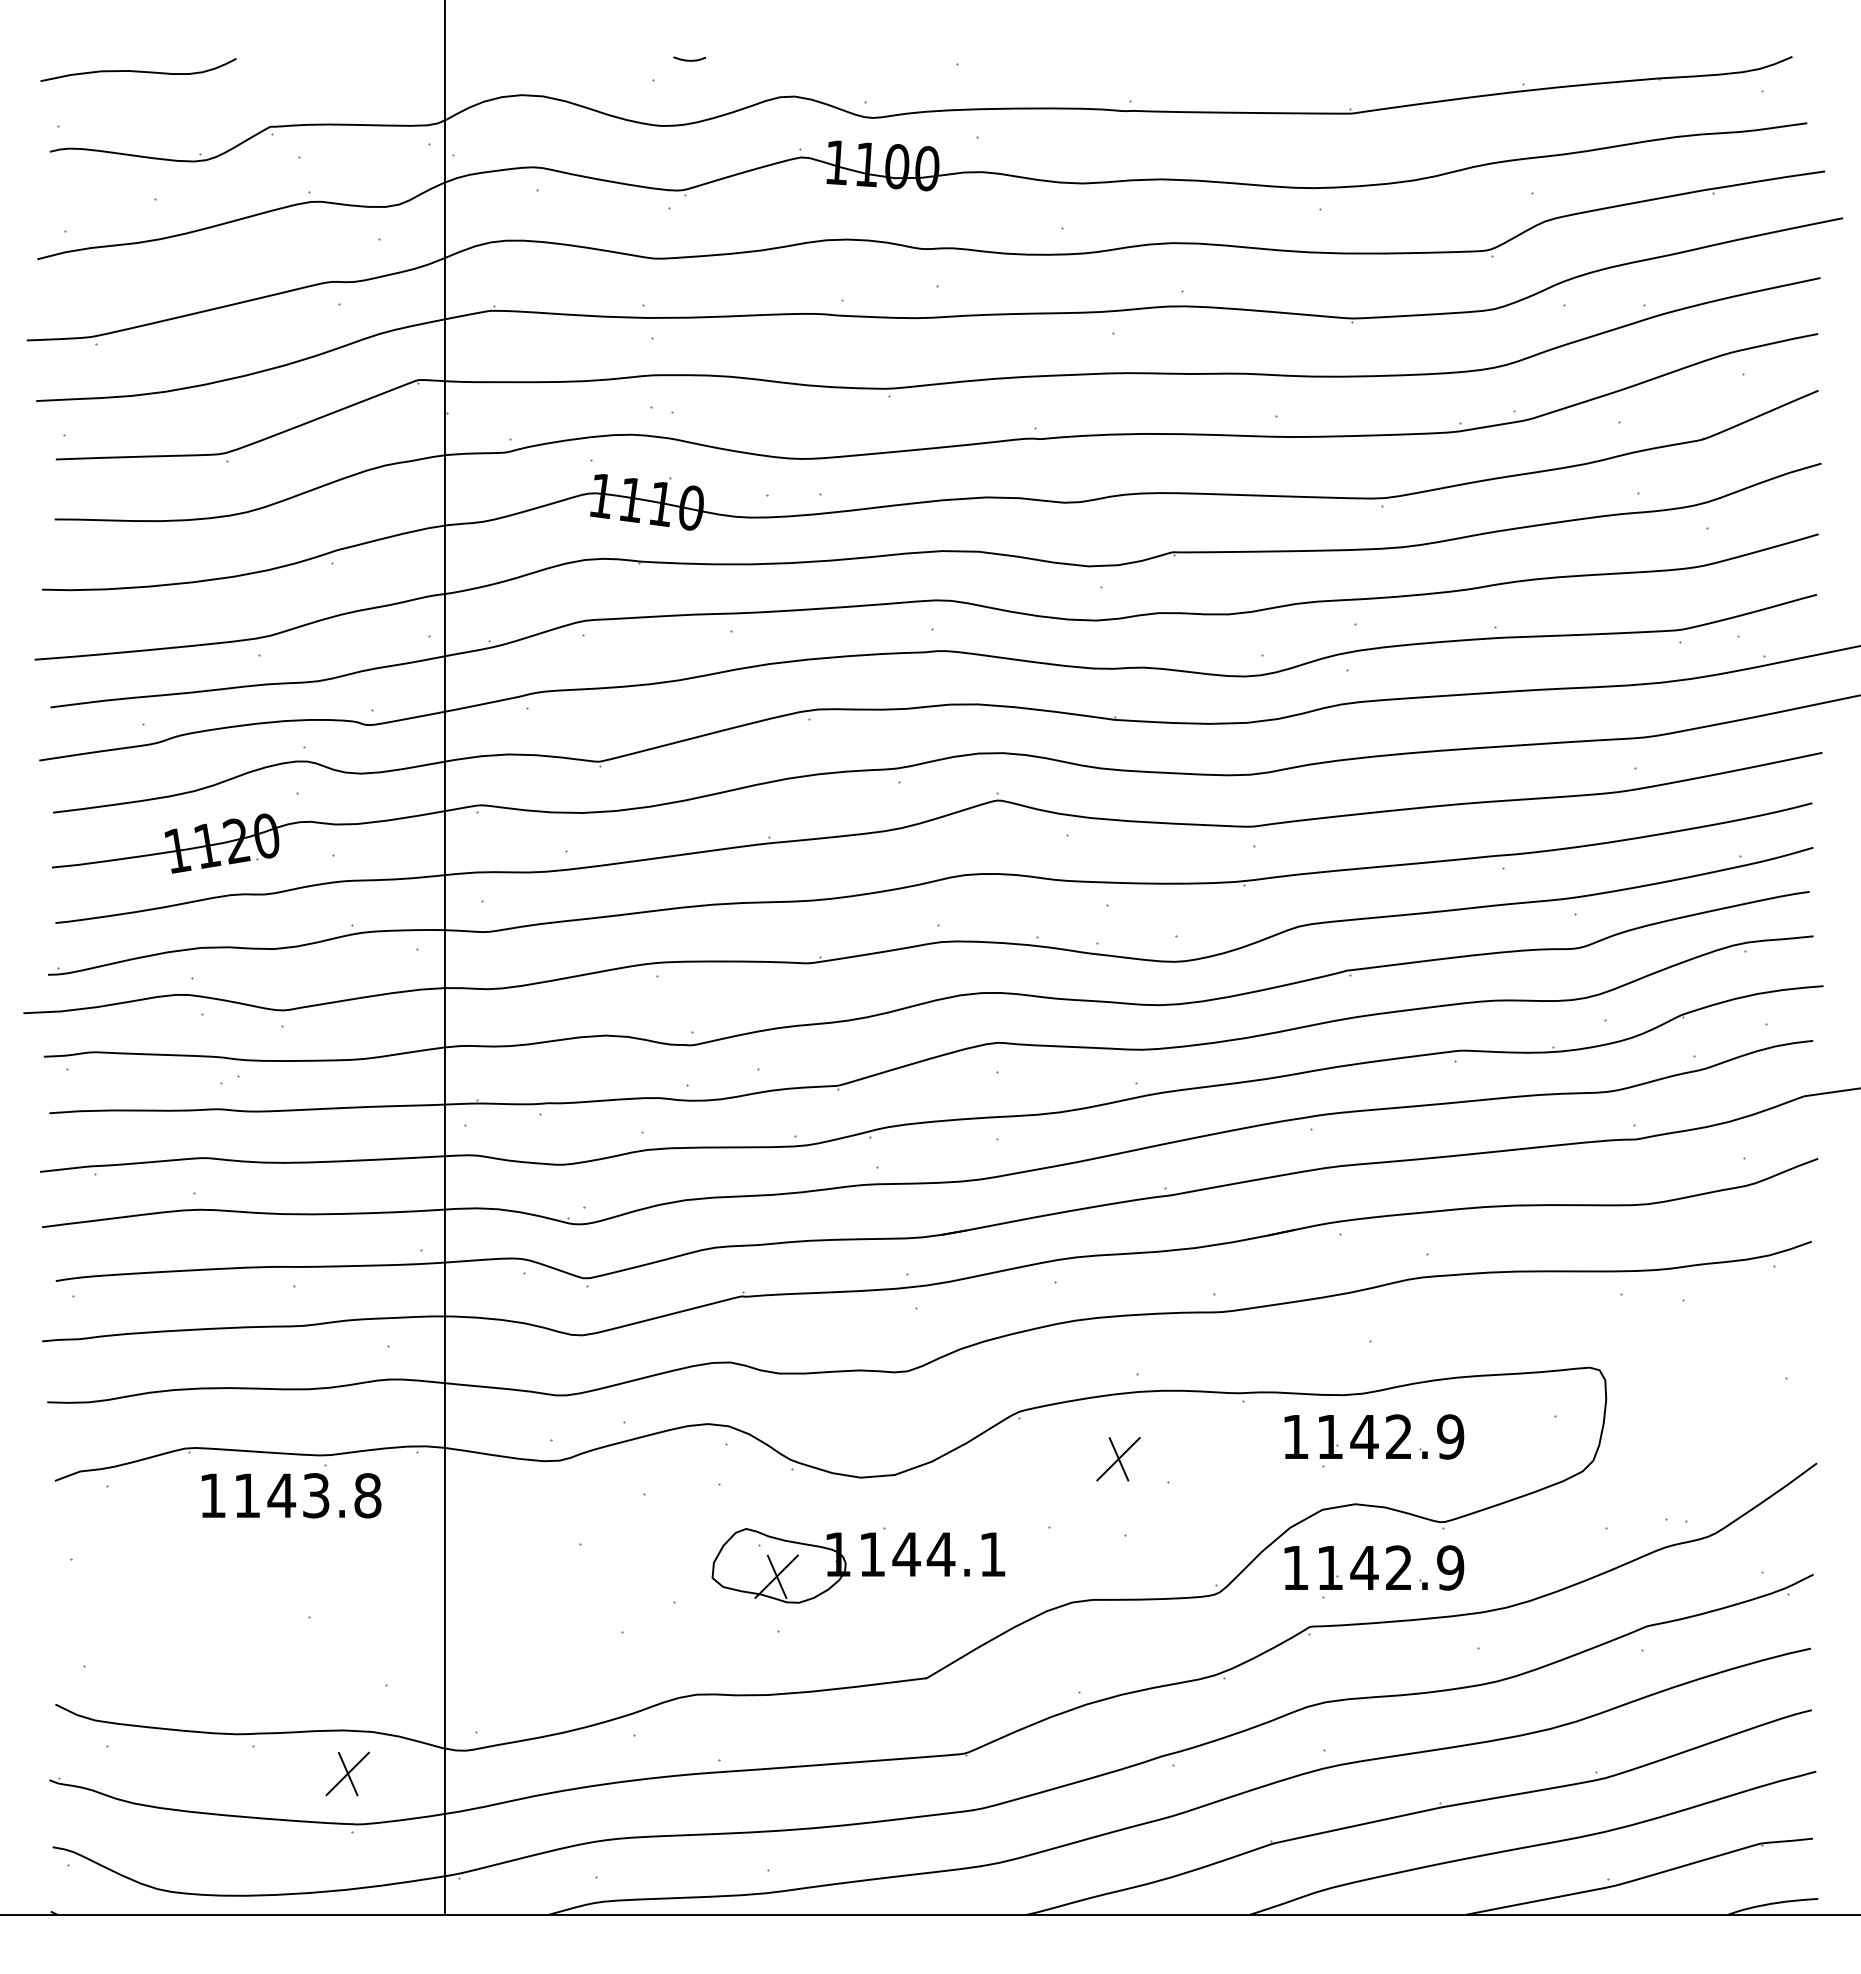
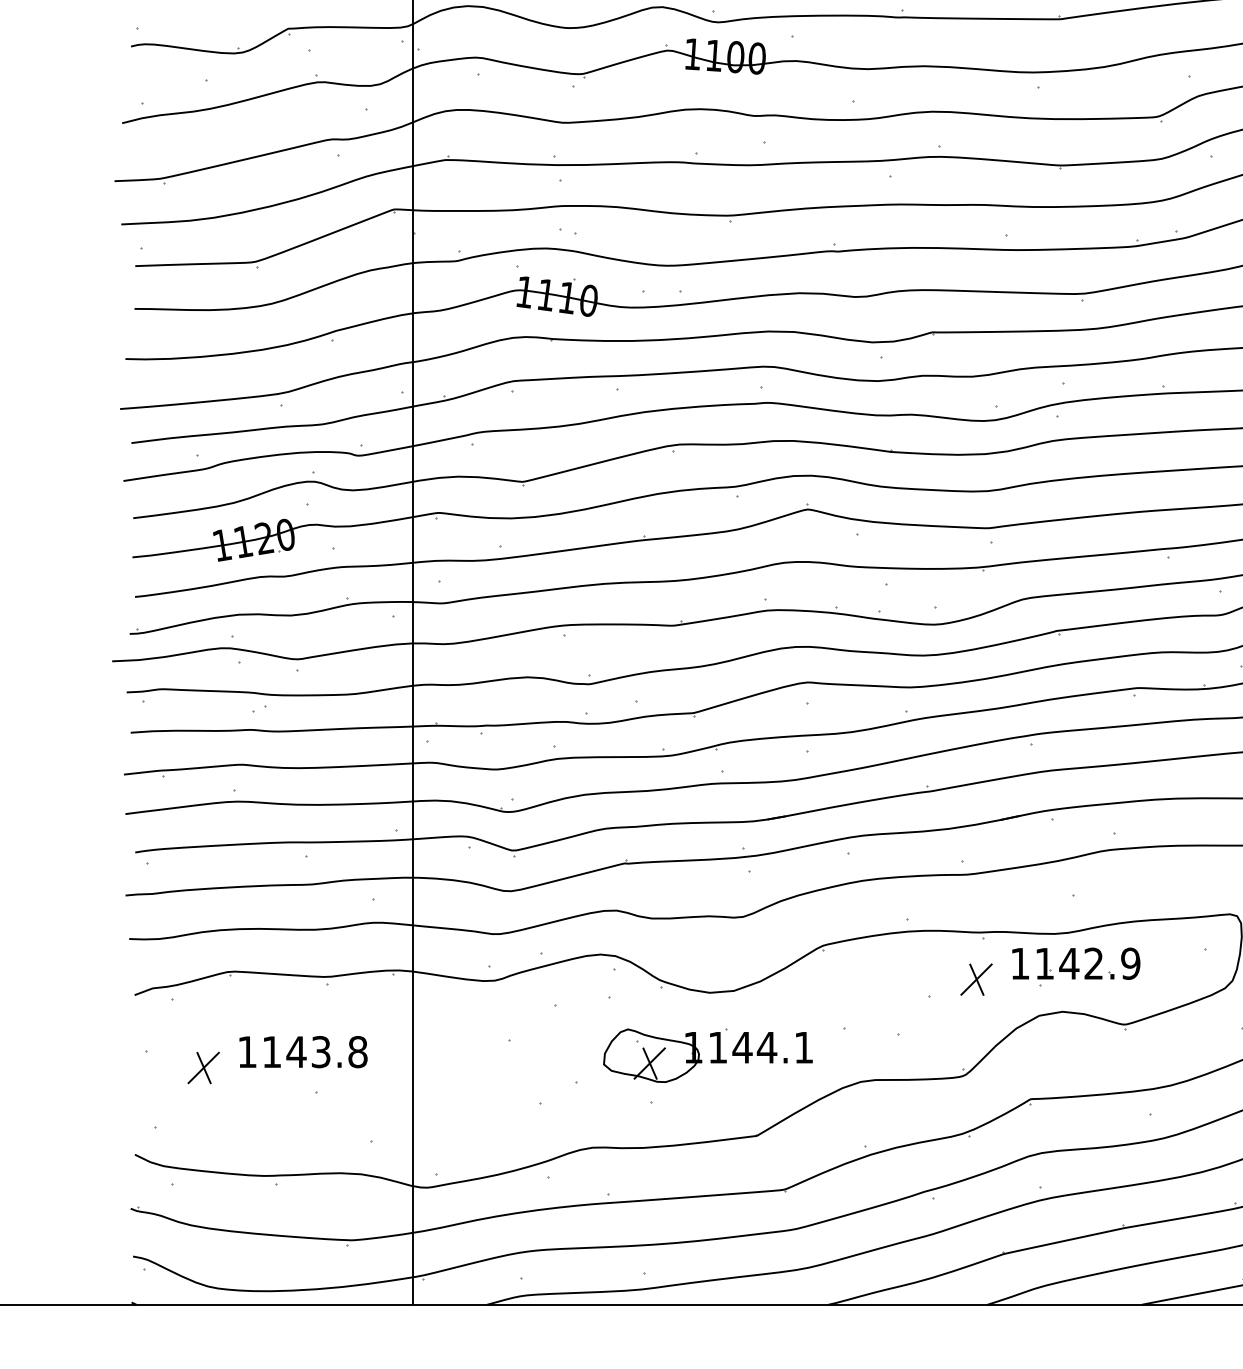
part: (1118, 1459) -> (976, 979), moved
text: (291, 1495) -> (303, 1051), moved
part: (1374, 1571) -> (1076, 1059), removed
part: (347, 1773) -> (203, 1067), moved

